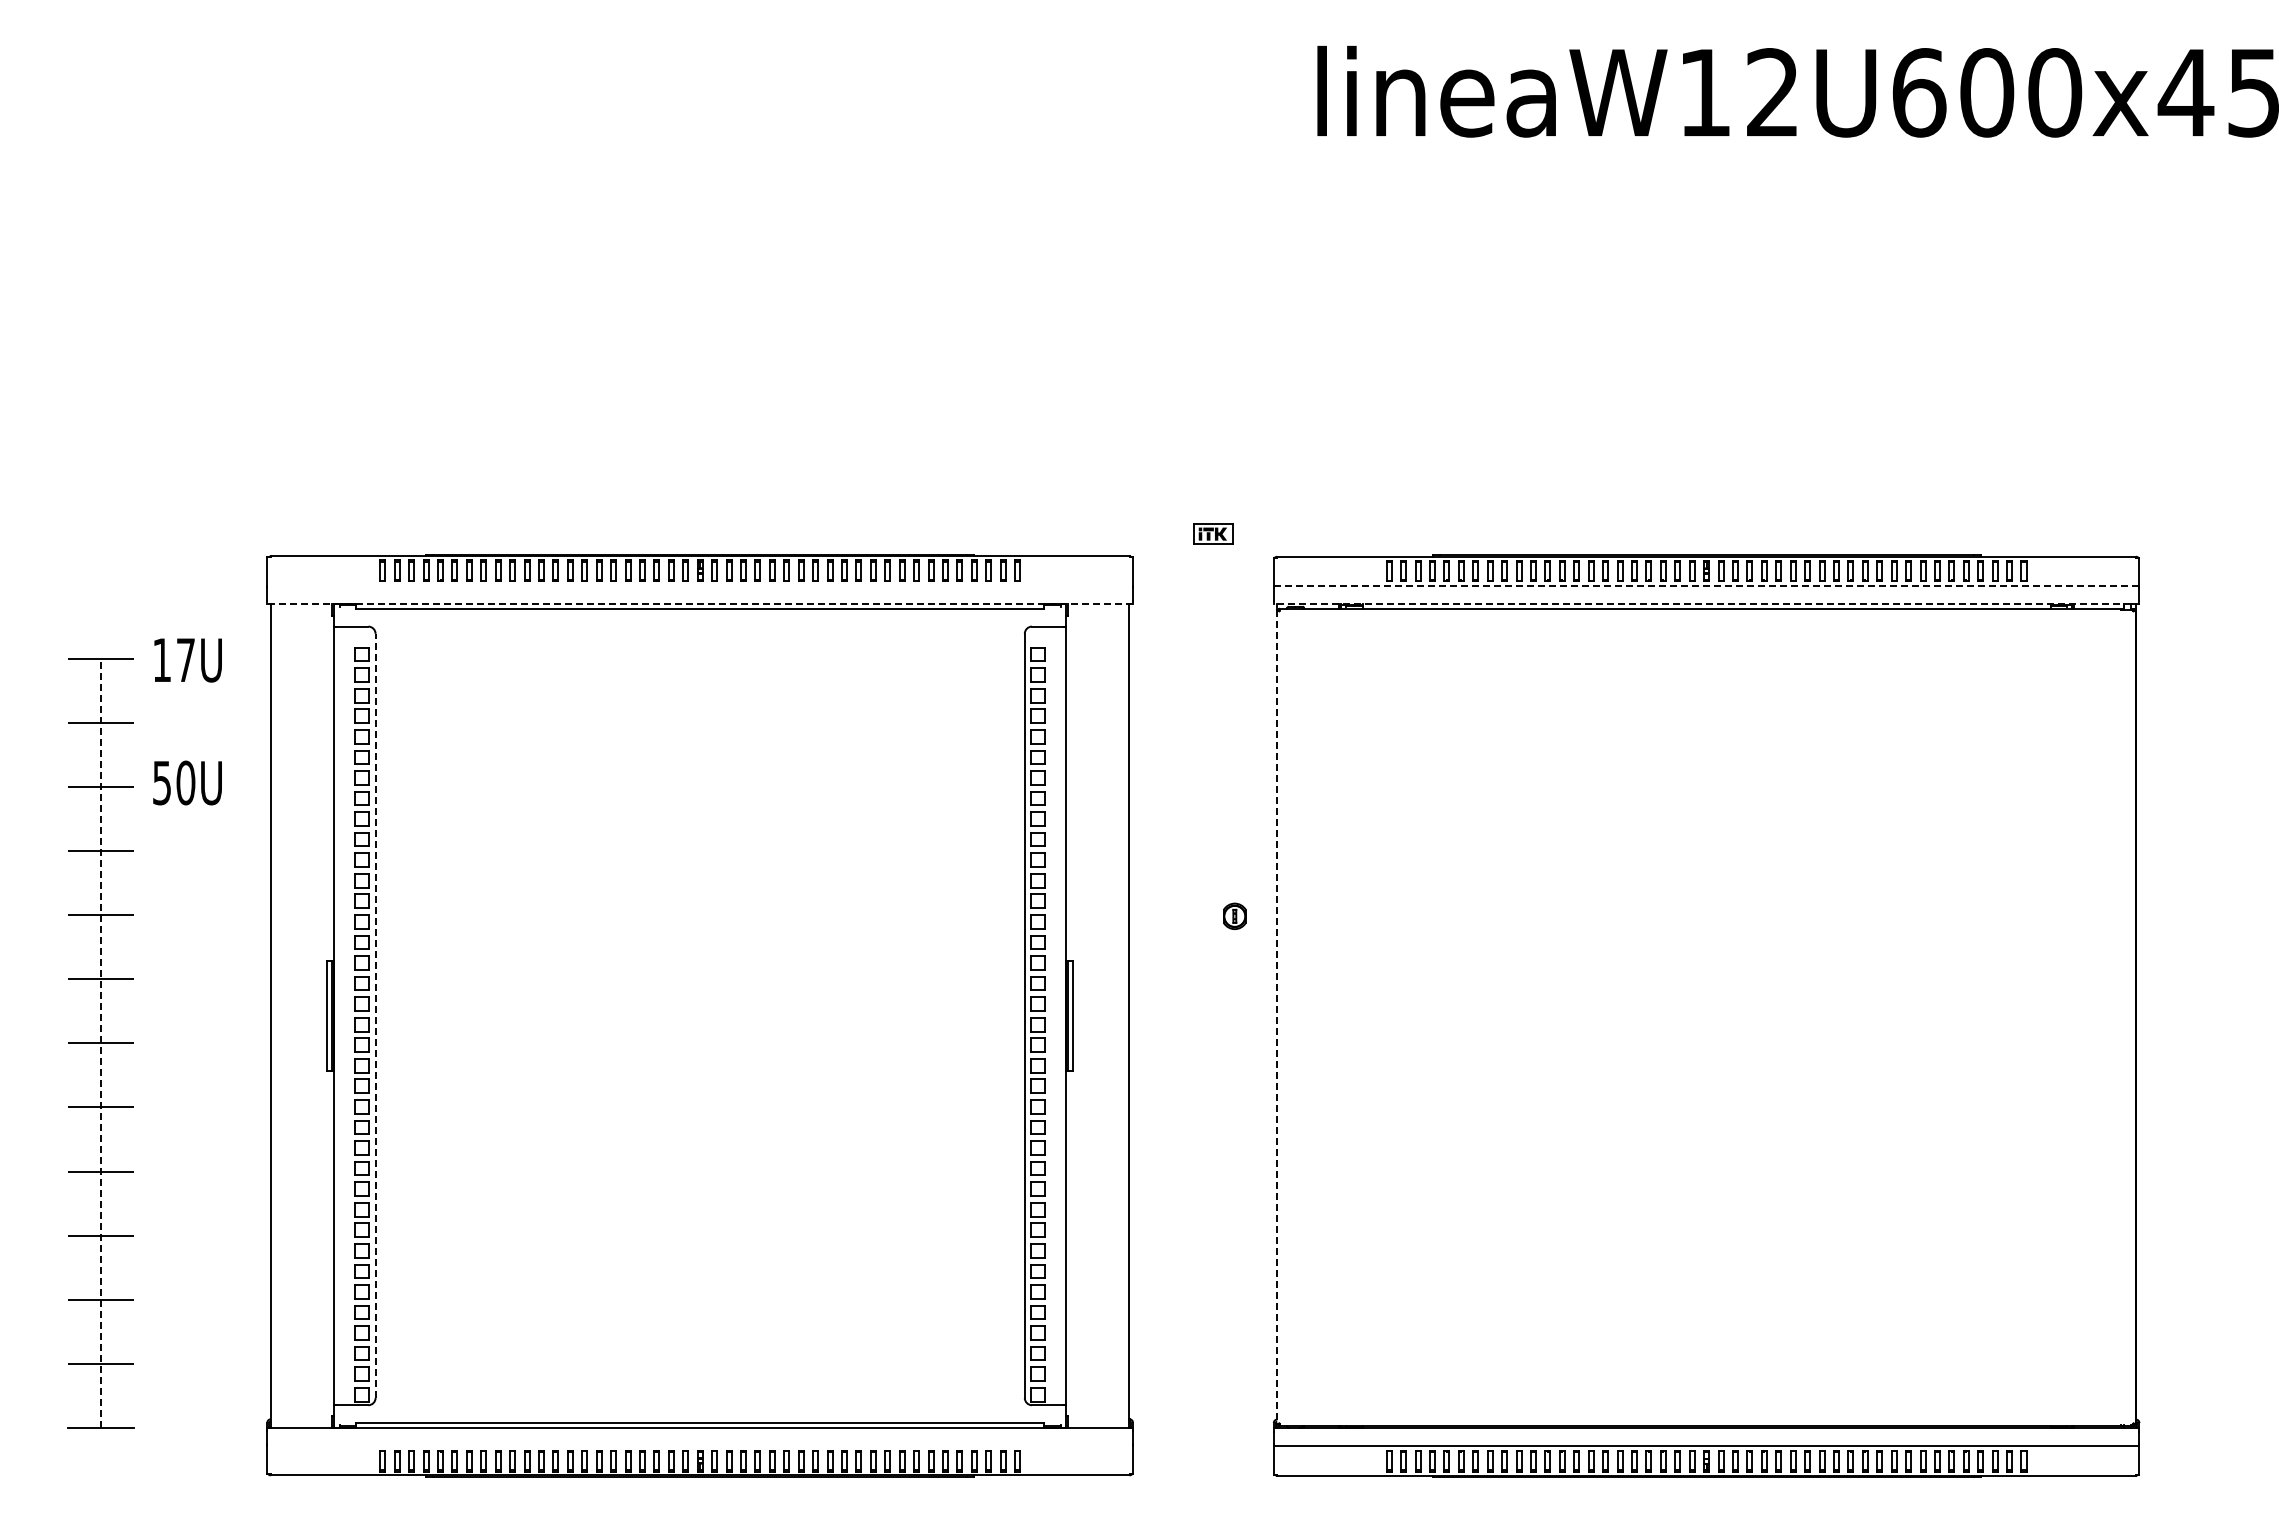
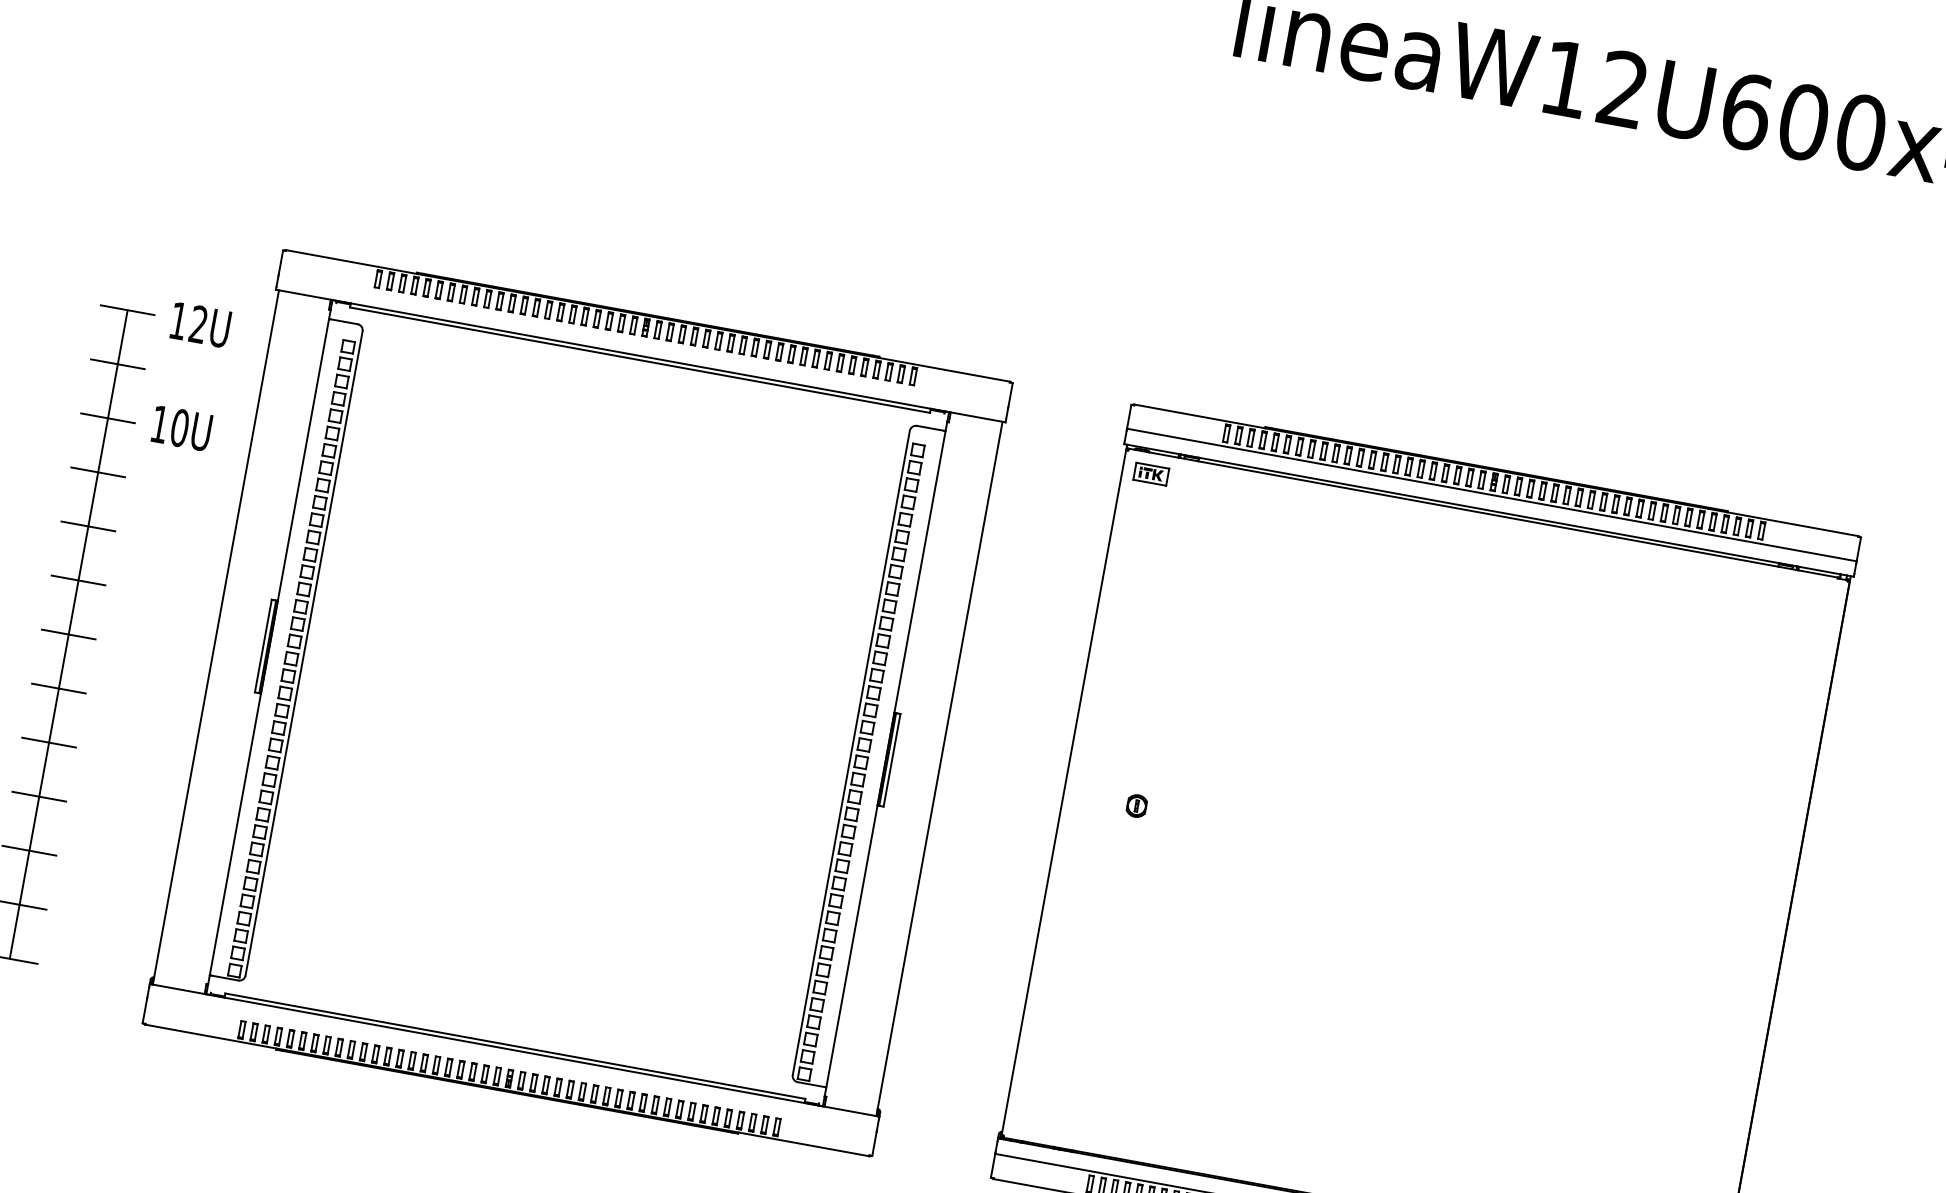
part: (1213, 533) -> (1151, 473), moved
line: (1706, 586) -> (1491, 495), dashed -> solid
line: (700, 604) -> (640, 356), dashed -> solid
line: (1702, 604) -> (1485, 509), dashed -> solid
text: (185, 659) -> (198, 323), 17U -> 12U
text: (161, 783) -> (159, 424), 50U -> 10U
part: (1234, 915) -> (1136, 805), moved
line: (375, 1015) -> (304, 653), dashed -> solid
line: (1277, 1017) -> (1064, 792), dashed -> solid
line: (101, 1043) -> (68, 634), dashed -> solid

